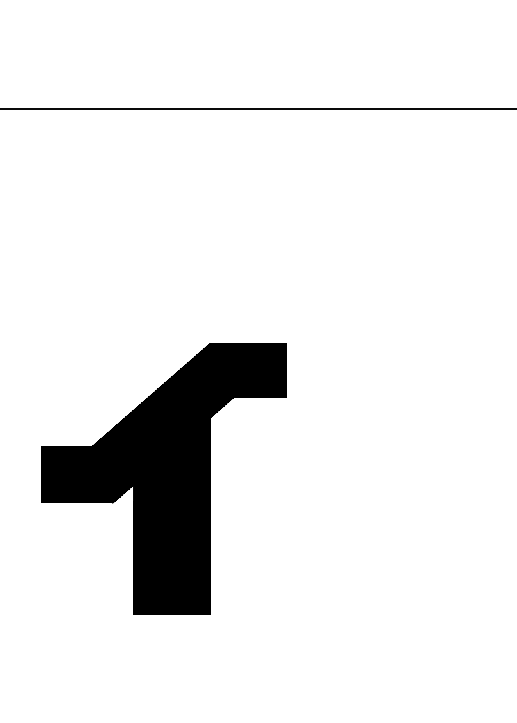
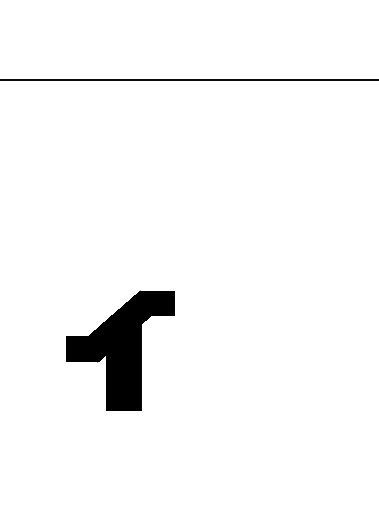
part: (164, 478) -> (120, 350), size x0.6

